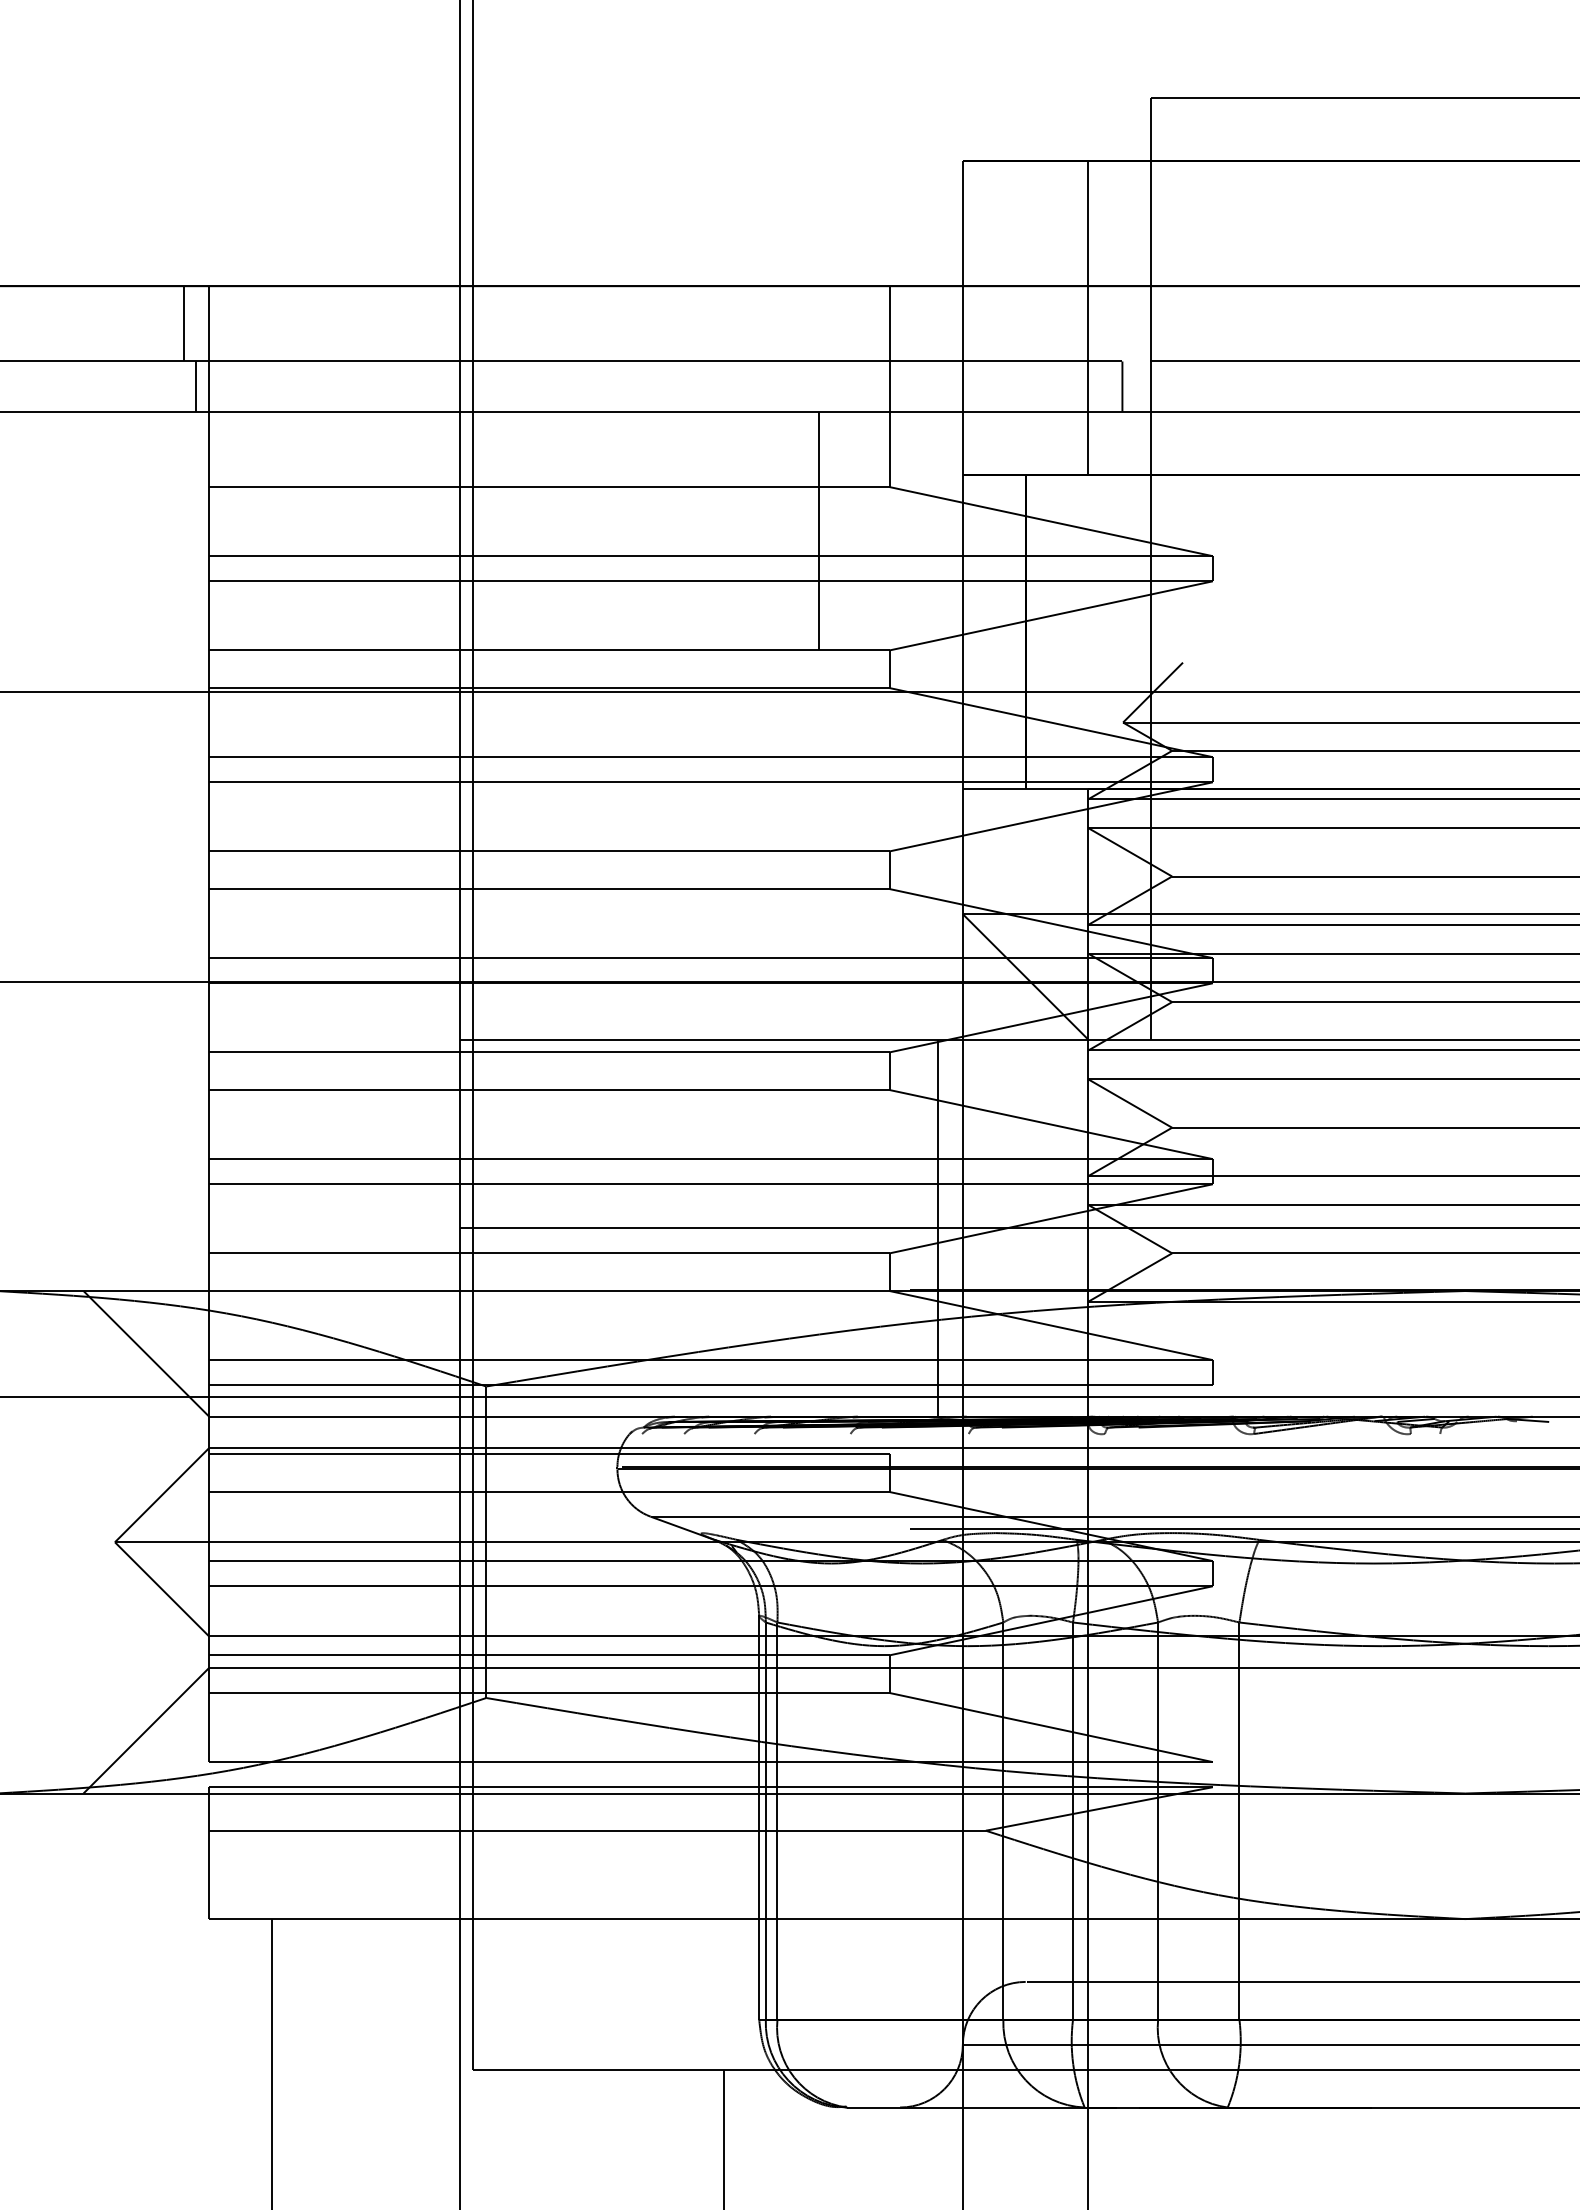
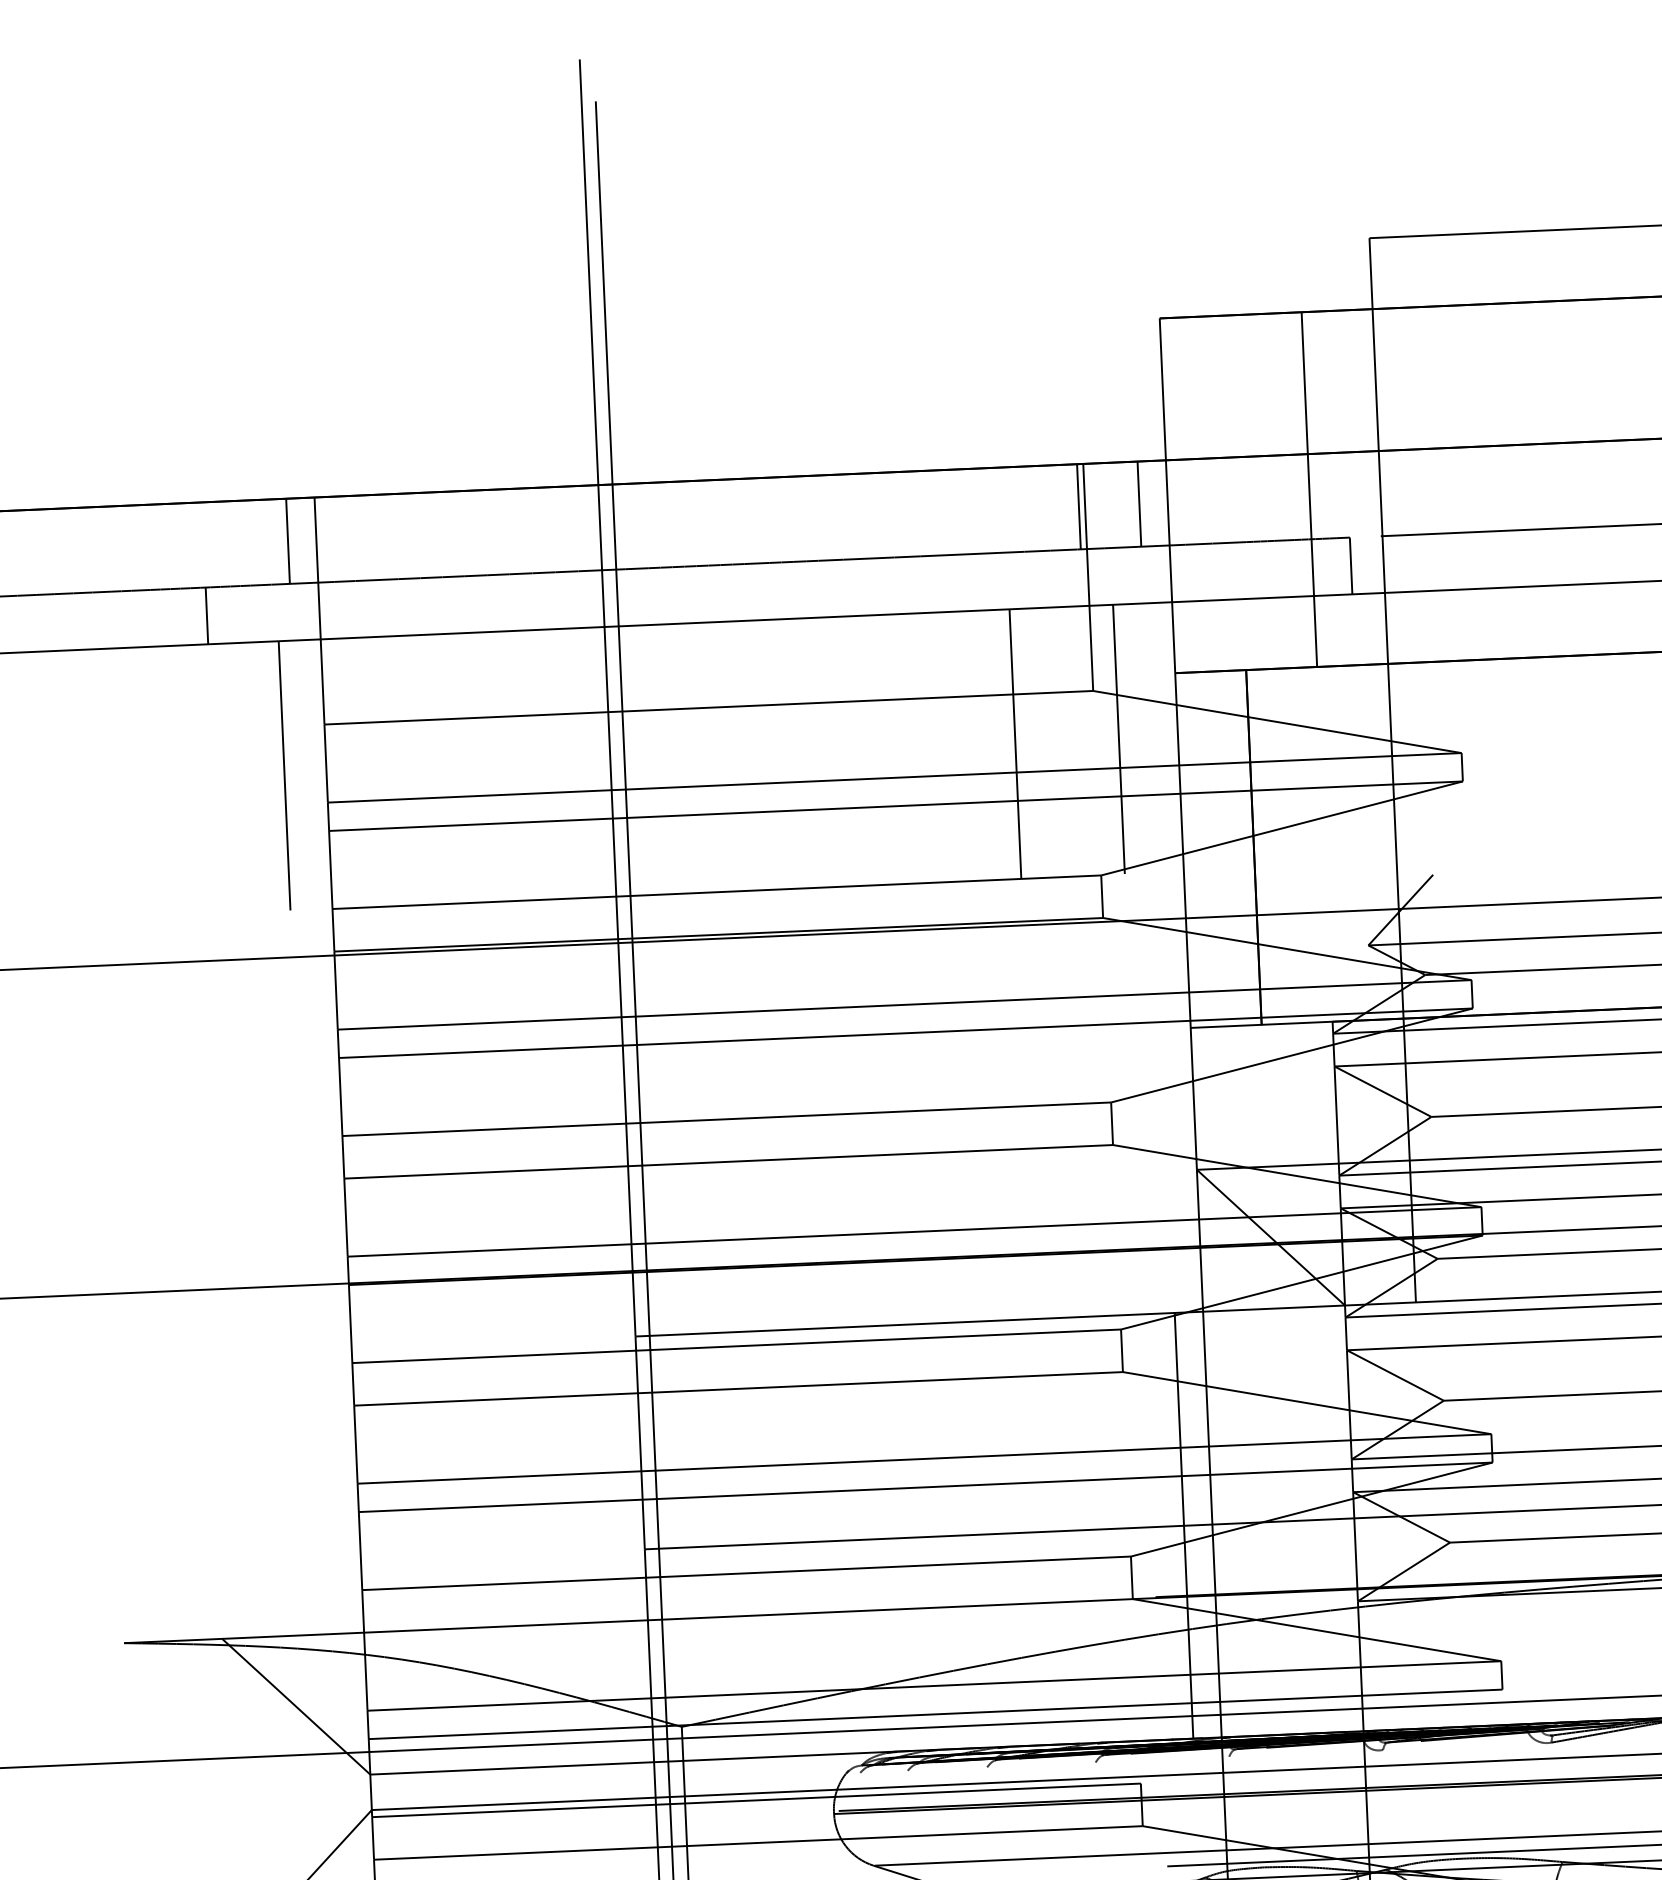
line: (884, 323) -> (1079, 506), added
line: (937, 323) -> (1139, 503), added
line: (195, 386) -> (206, 615), moved
line: (171, 530) -> (284, 775), added
line: (910, 530) -> (1118, 738), added

